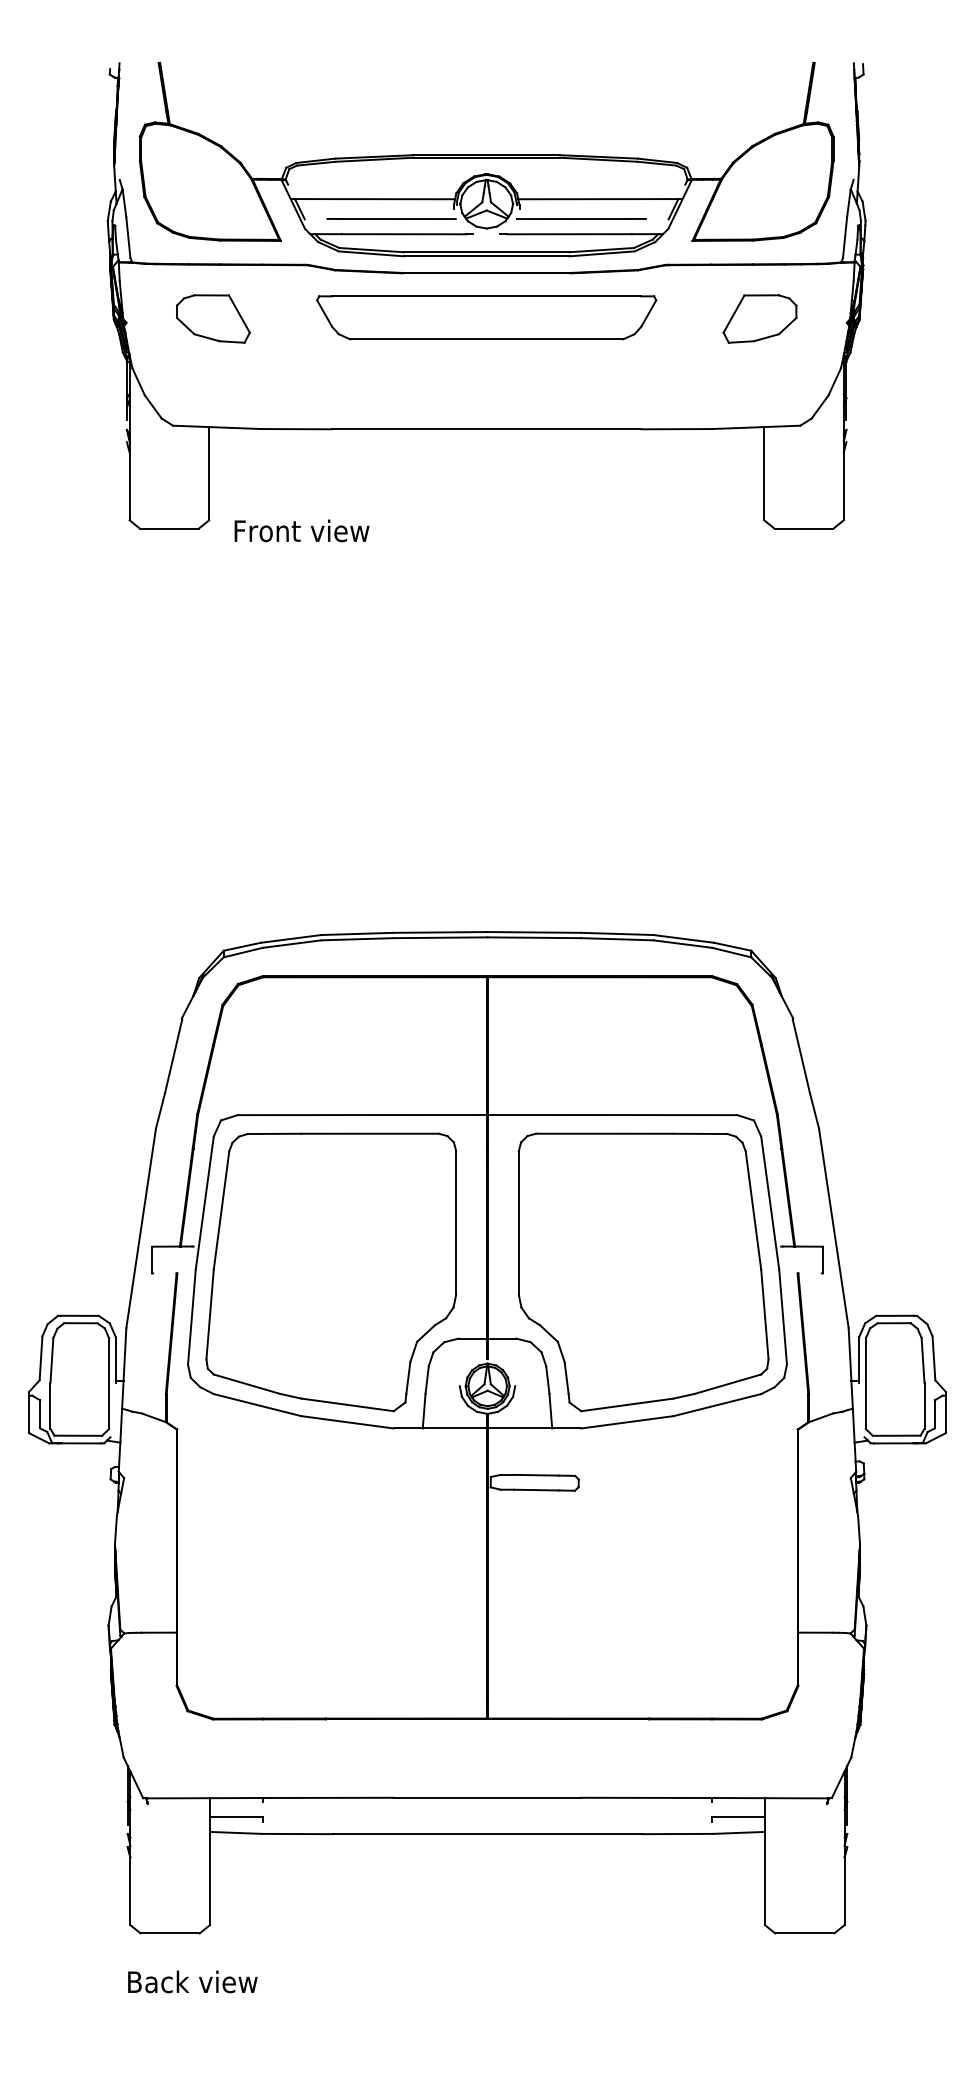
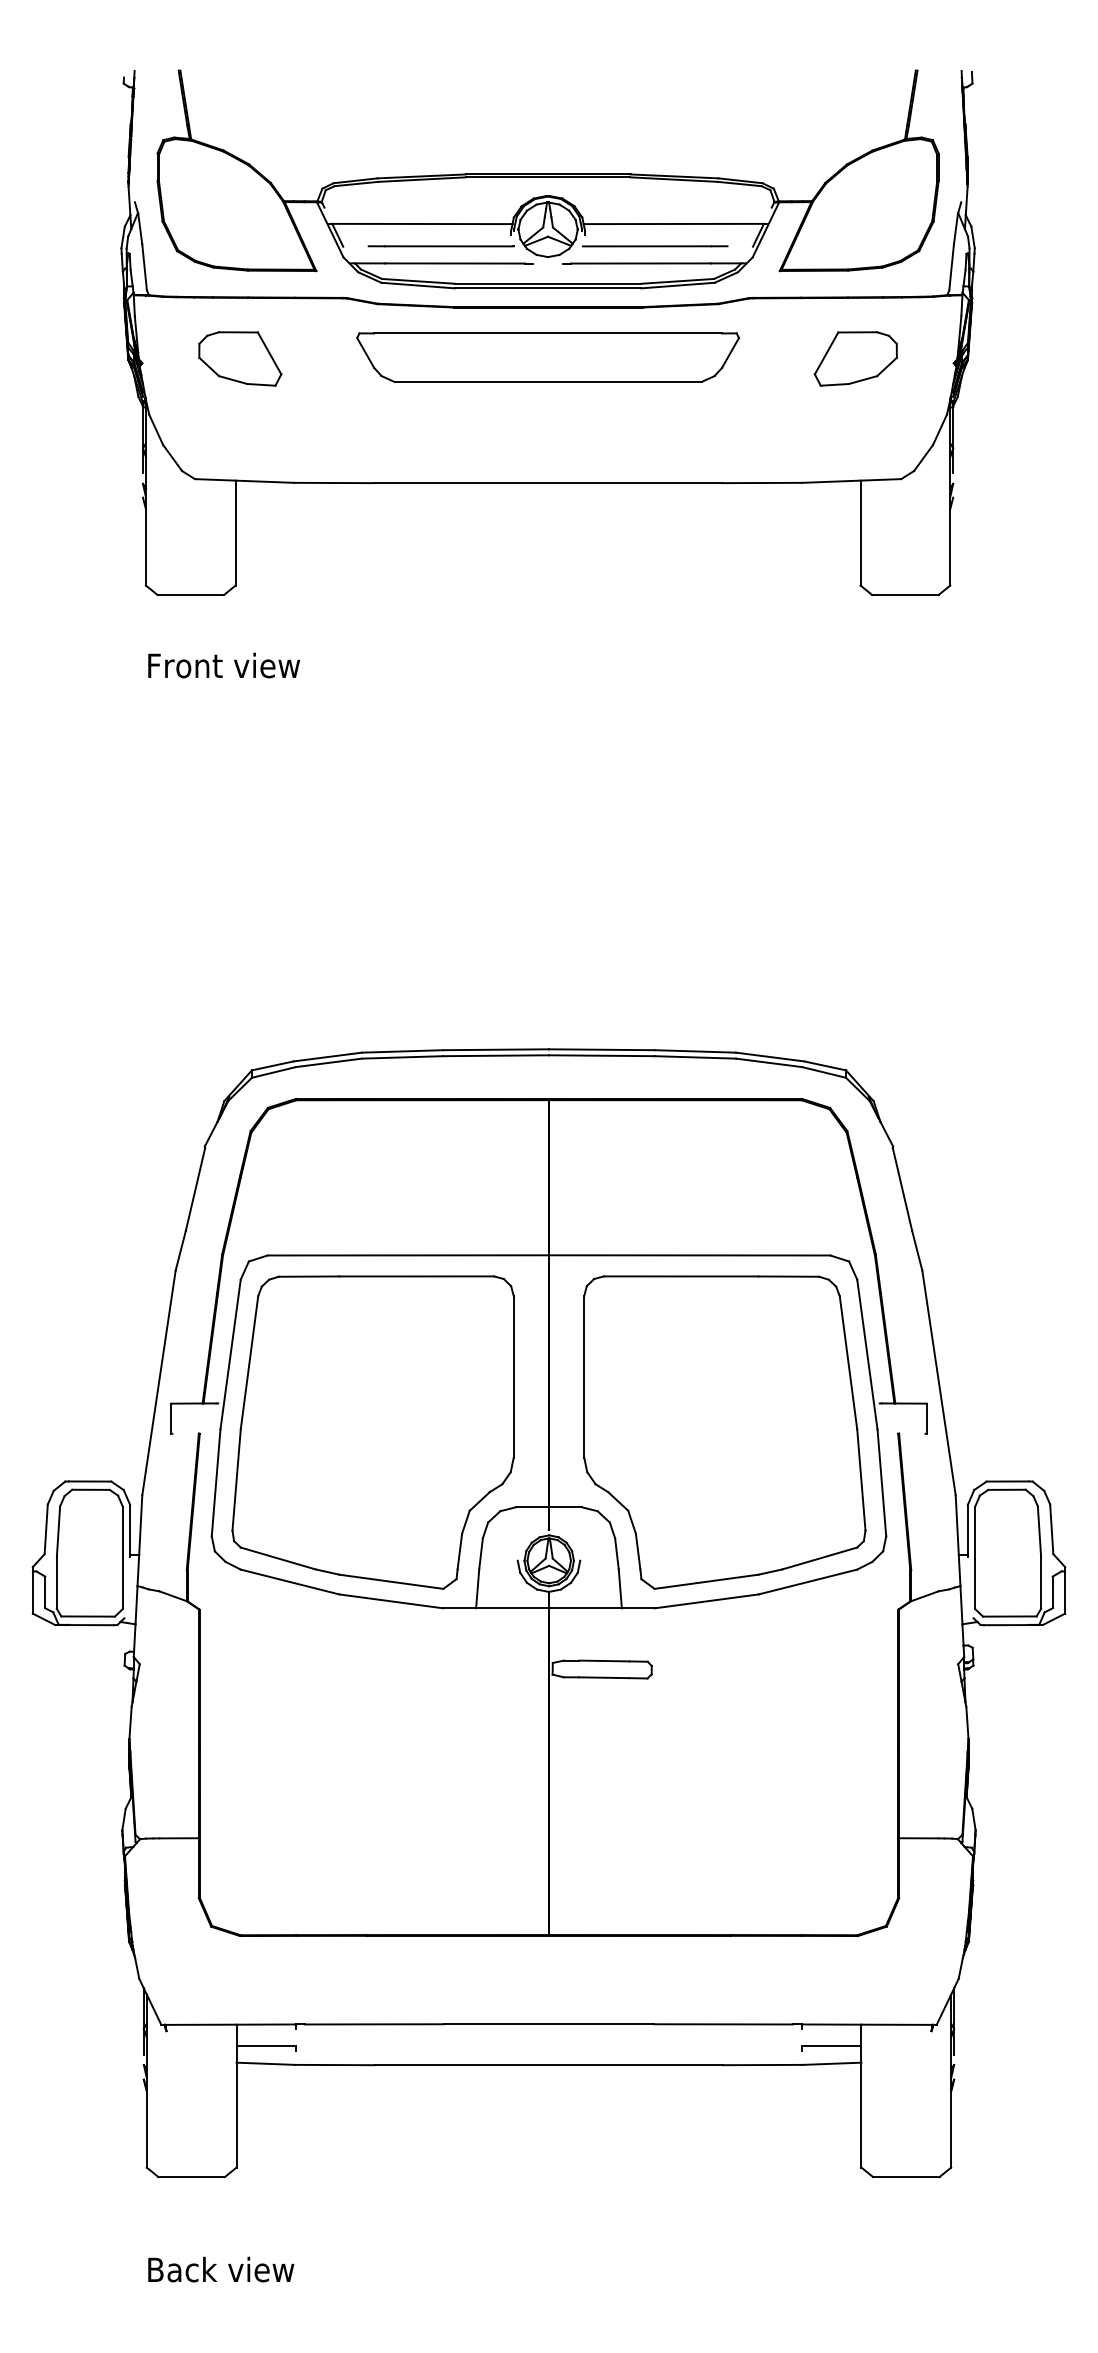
text: (301, 530) -> (223, 665), moved
text: (193, 1981) -> (221, 2269), moved

